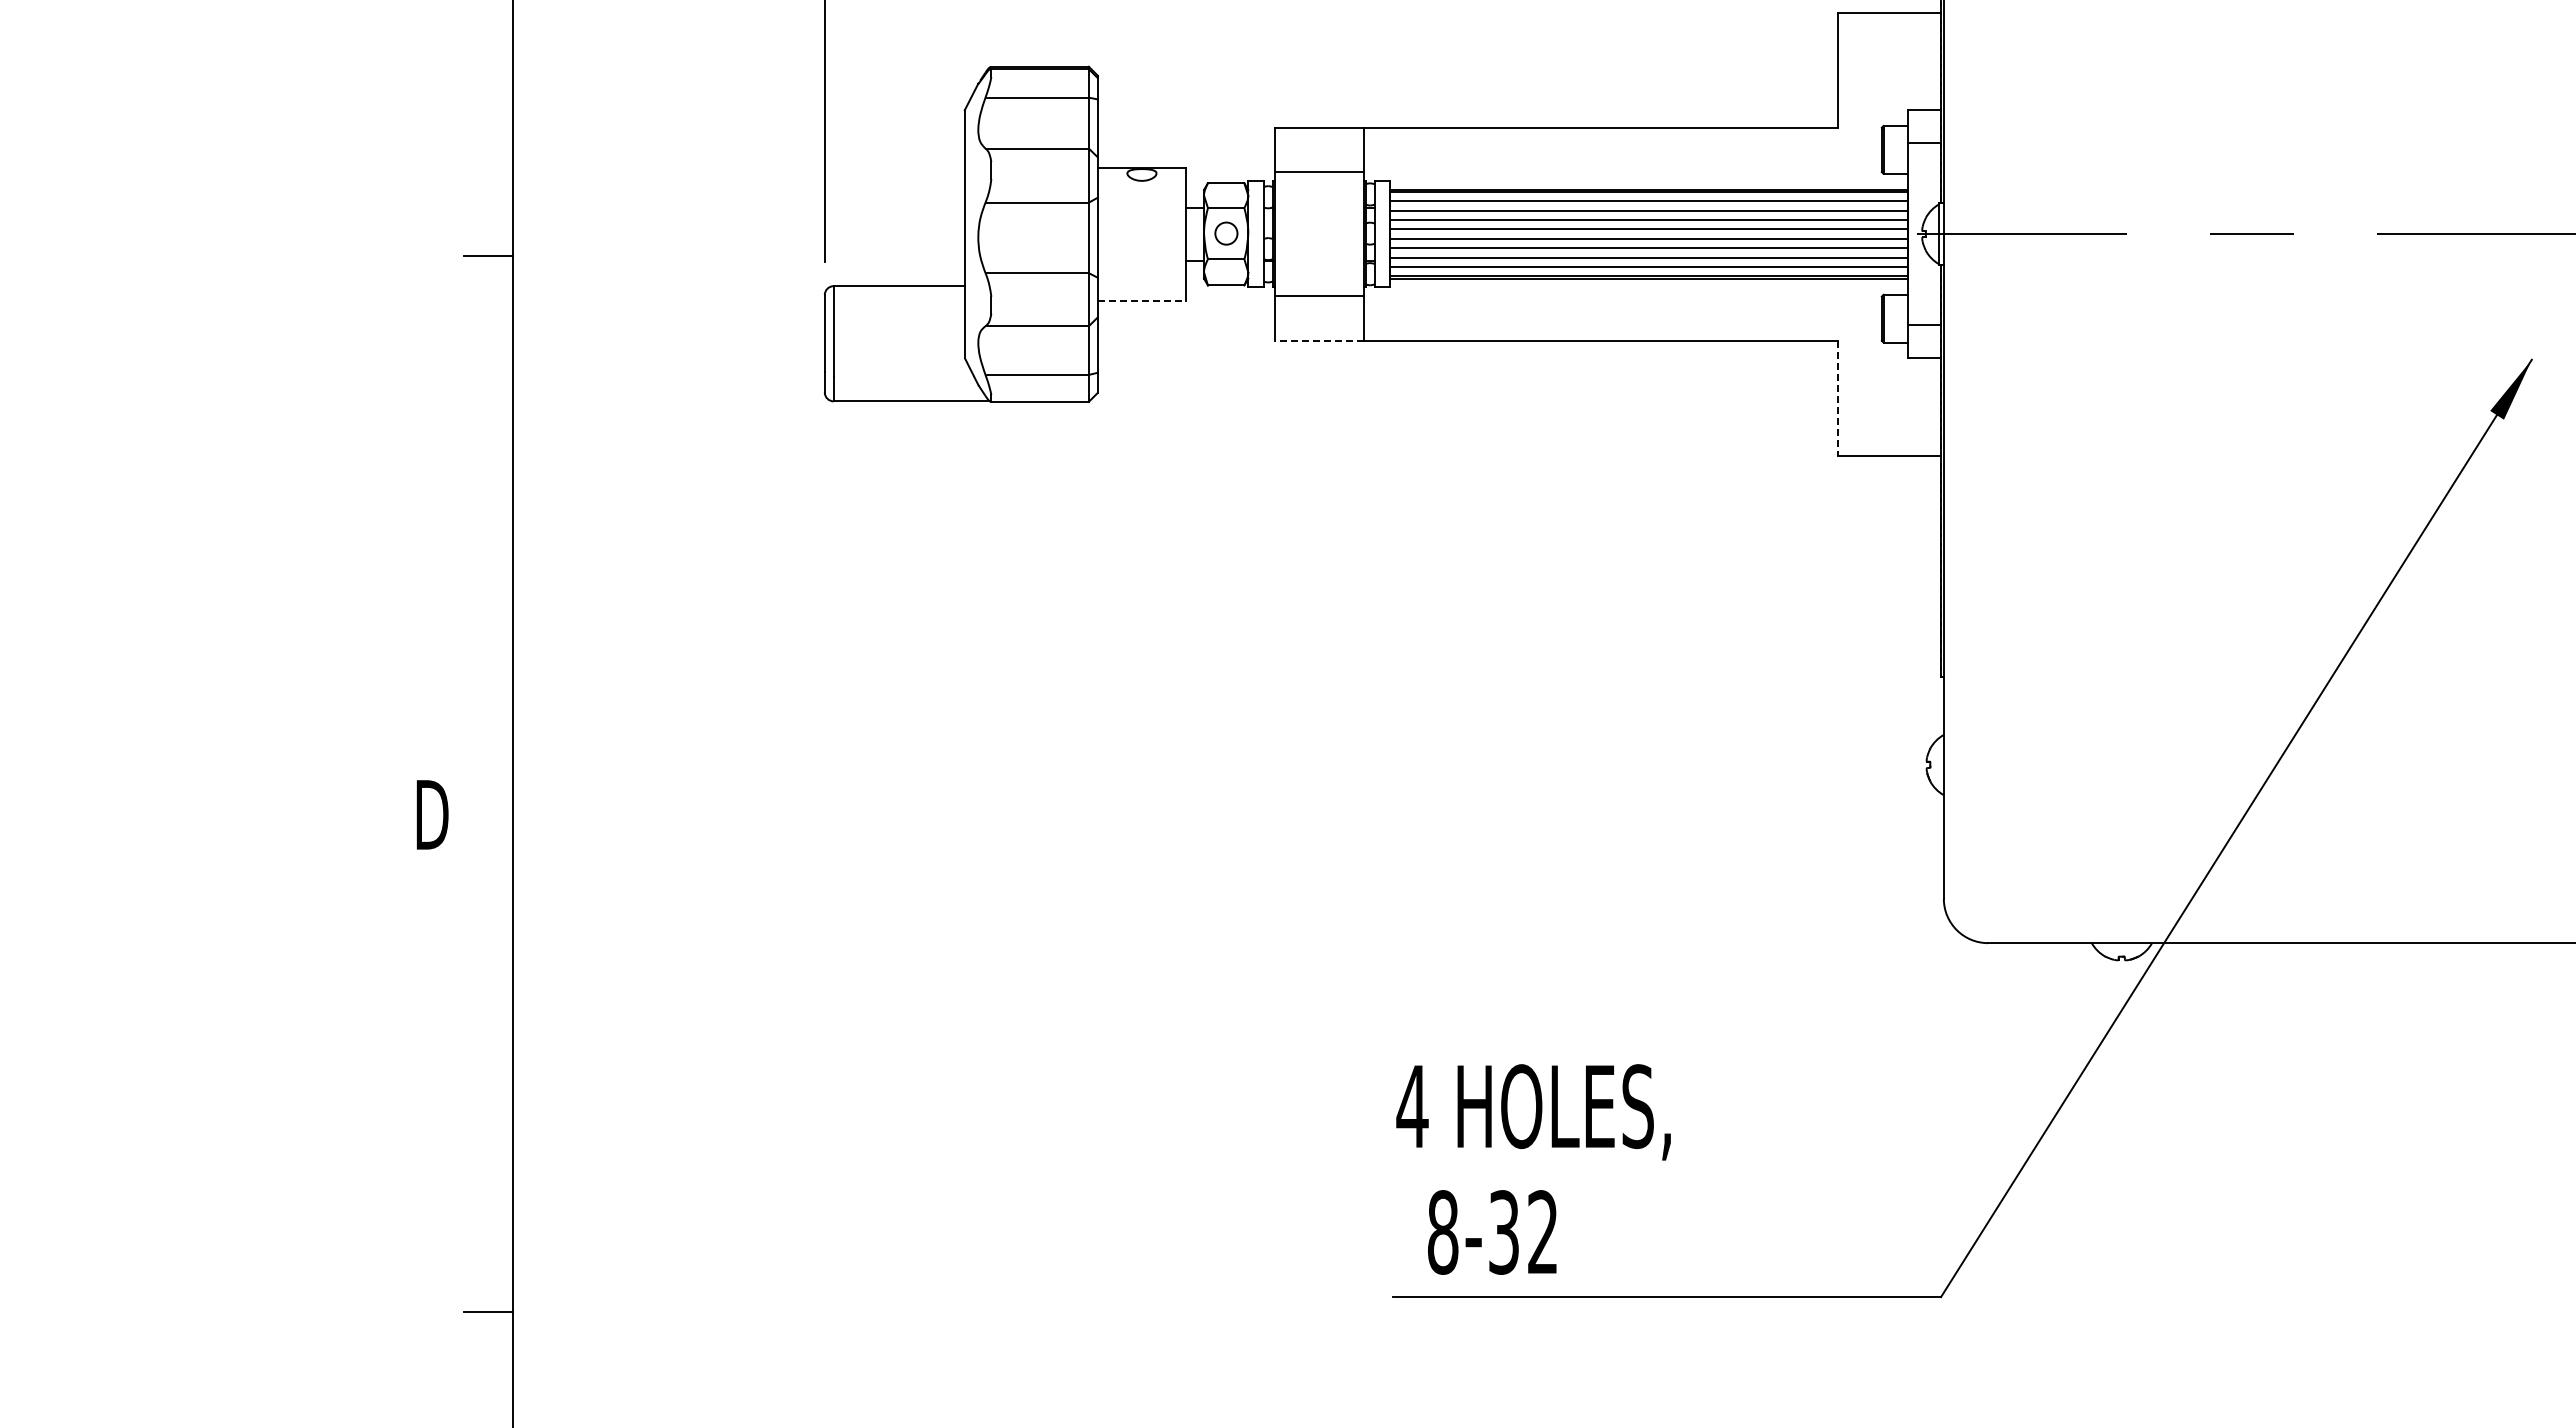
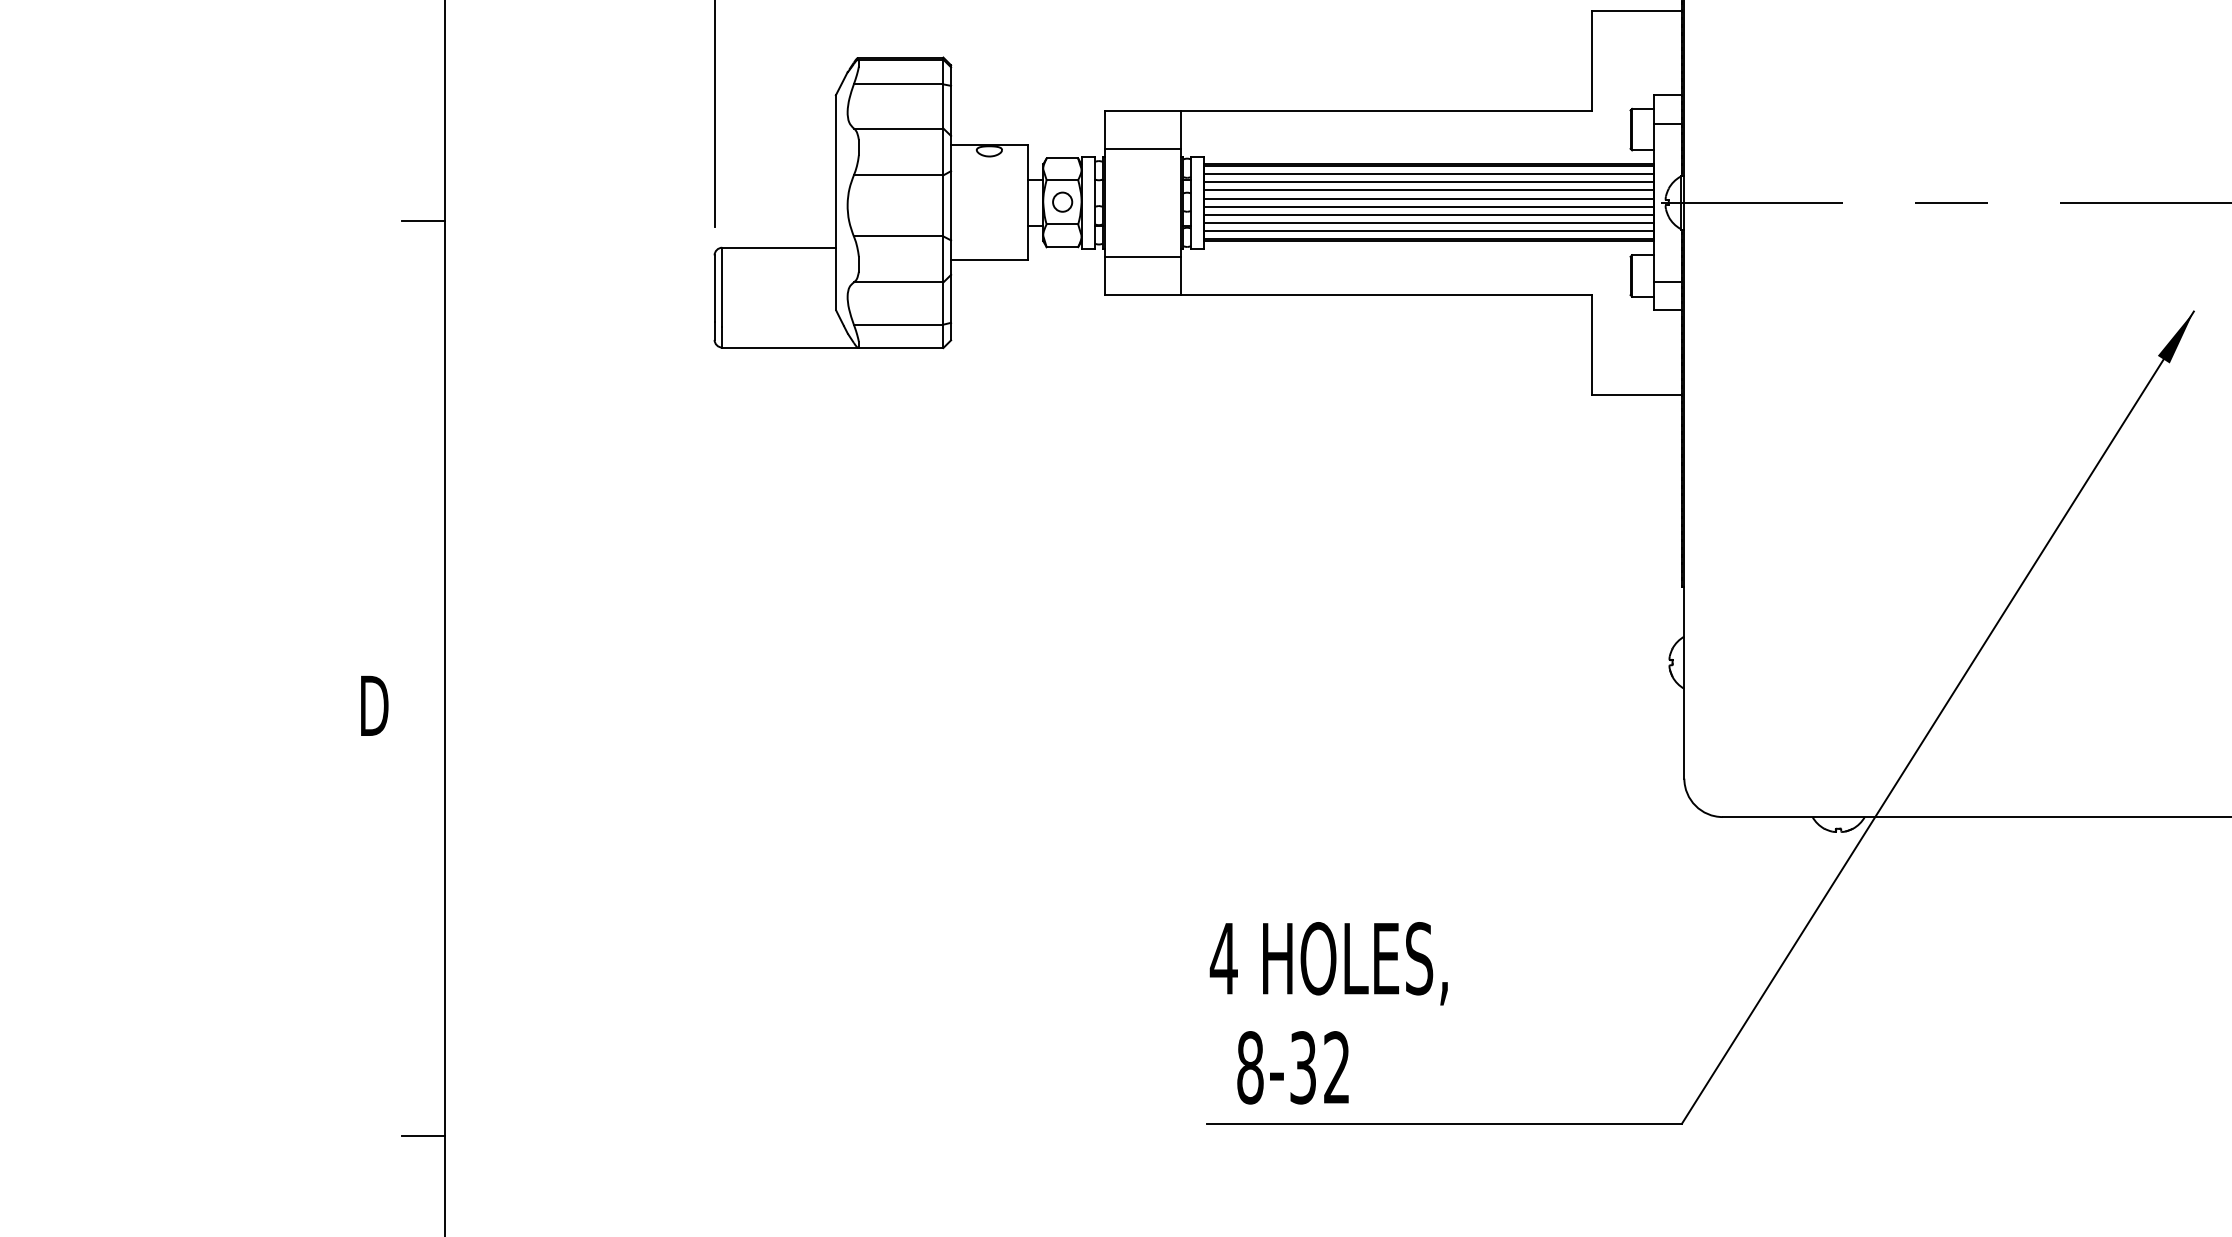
line: (1142, 300) -> (989, 260), dashed -> solid
line: (1318, 340) -> (1142, 294), dashed -> solid
line: (1837, 398) -> (1592, 345), dashed -> solid

